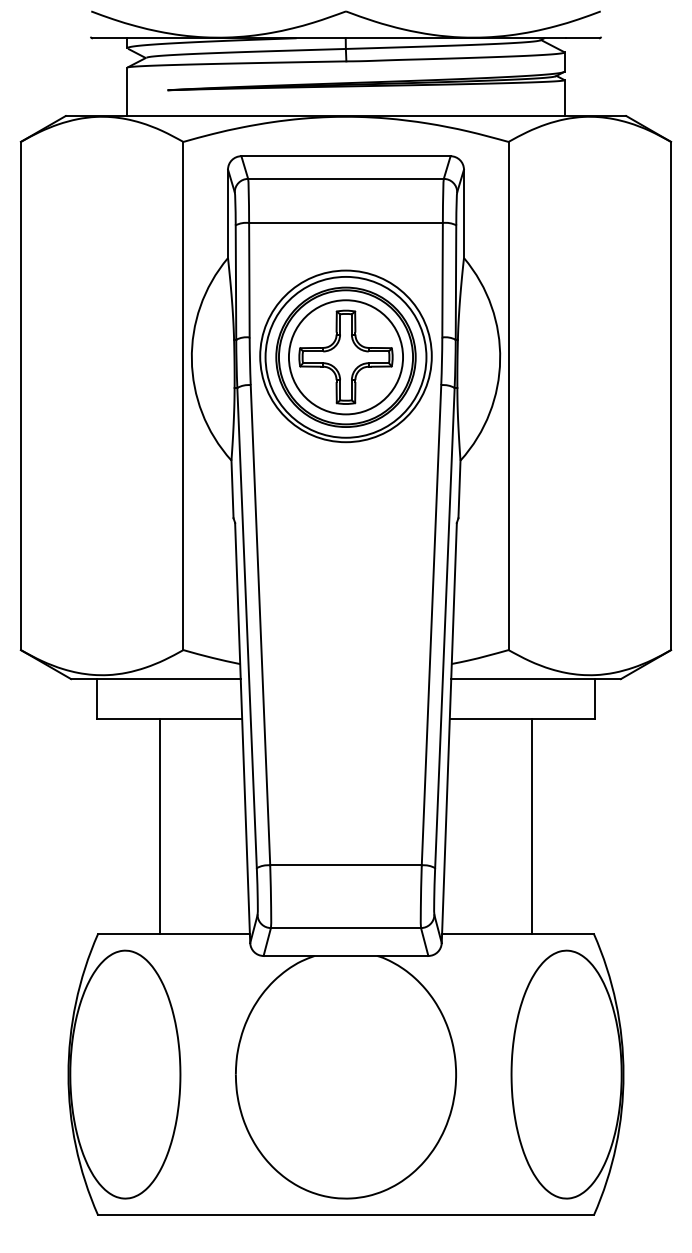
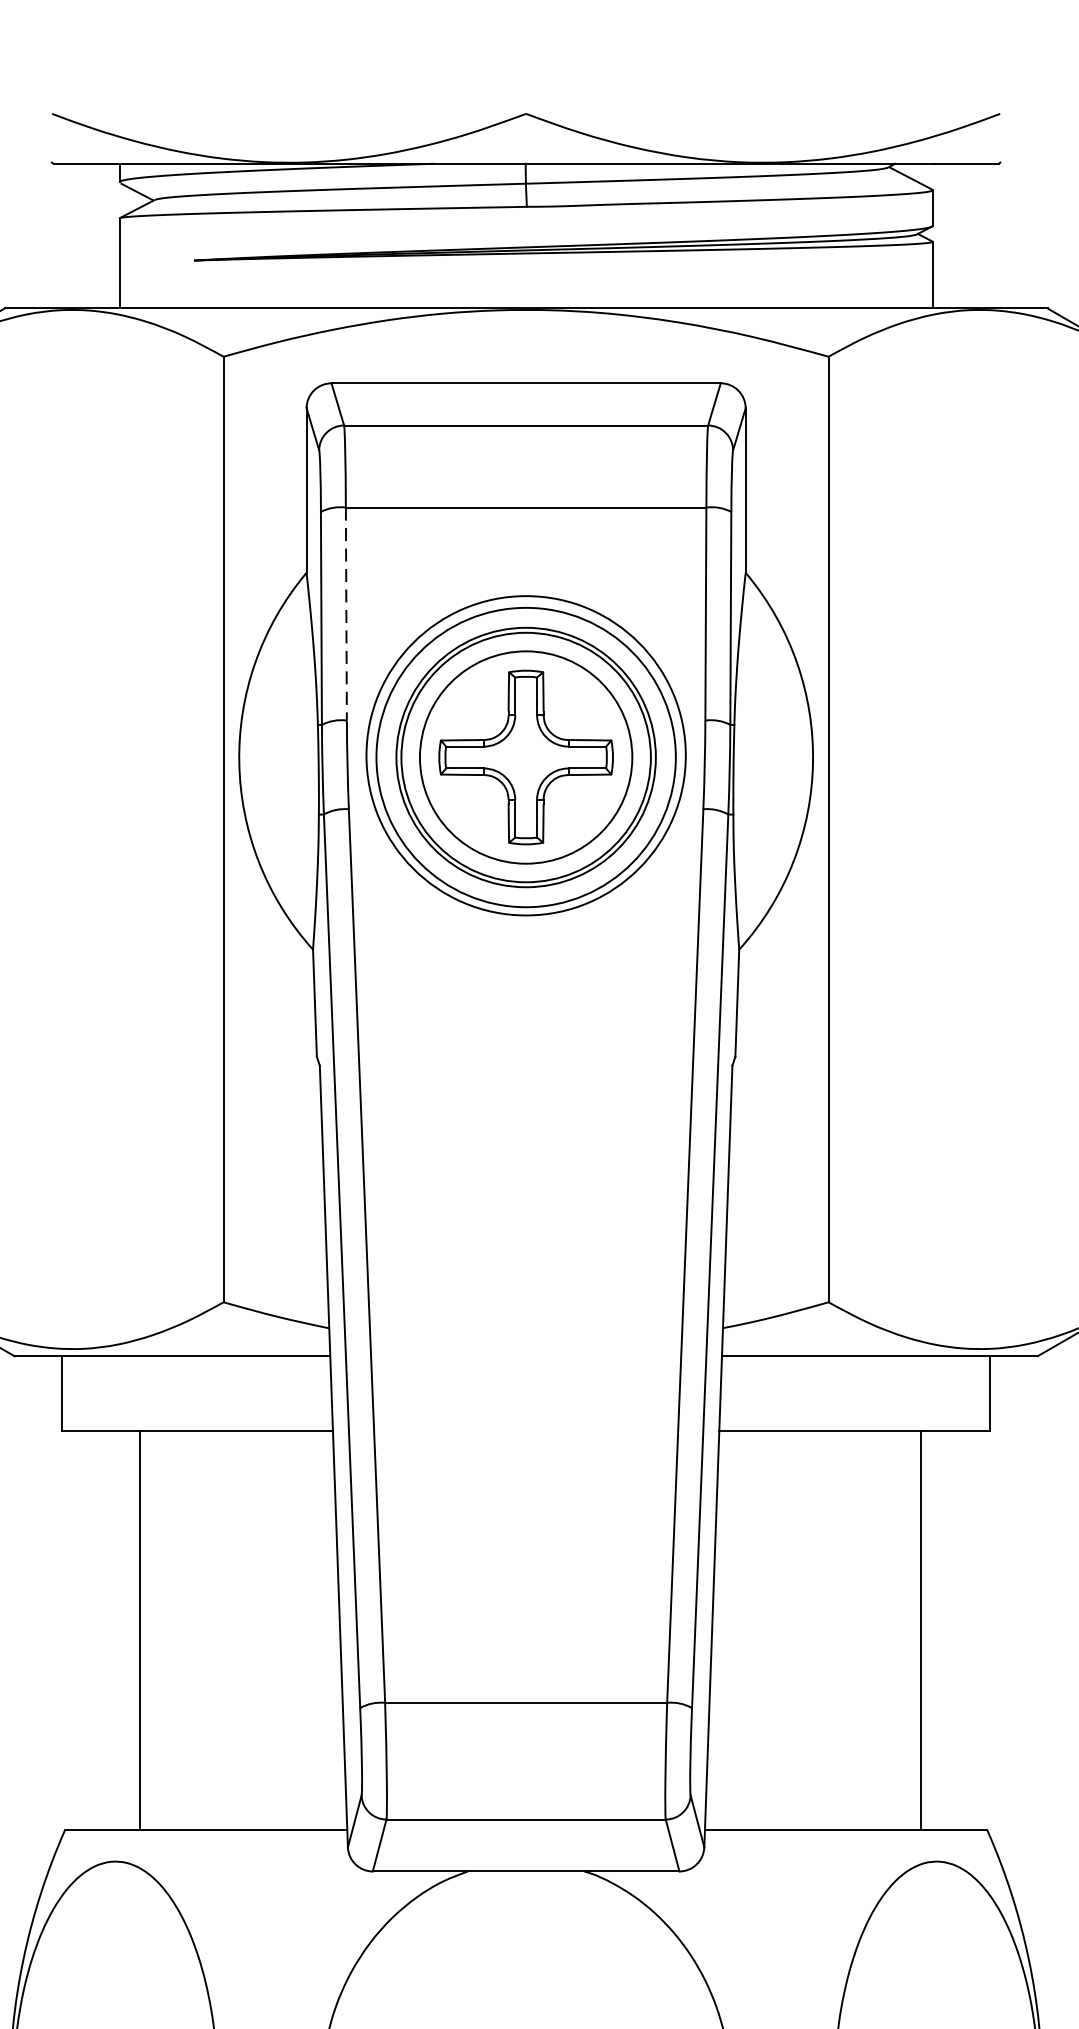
line: (249, 280) -> (346, 614), solid -> dashed
line: (159, 826) -> (140, 1630), moved
line: (532, 826) -> (921, 1630), moved

